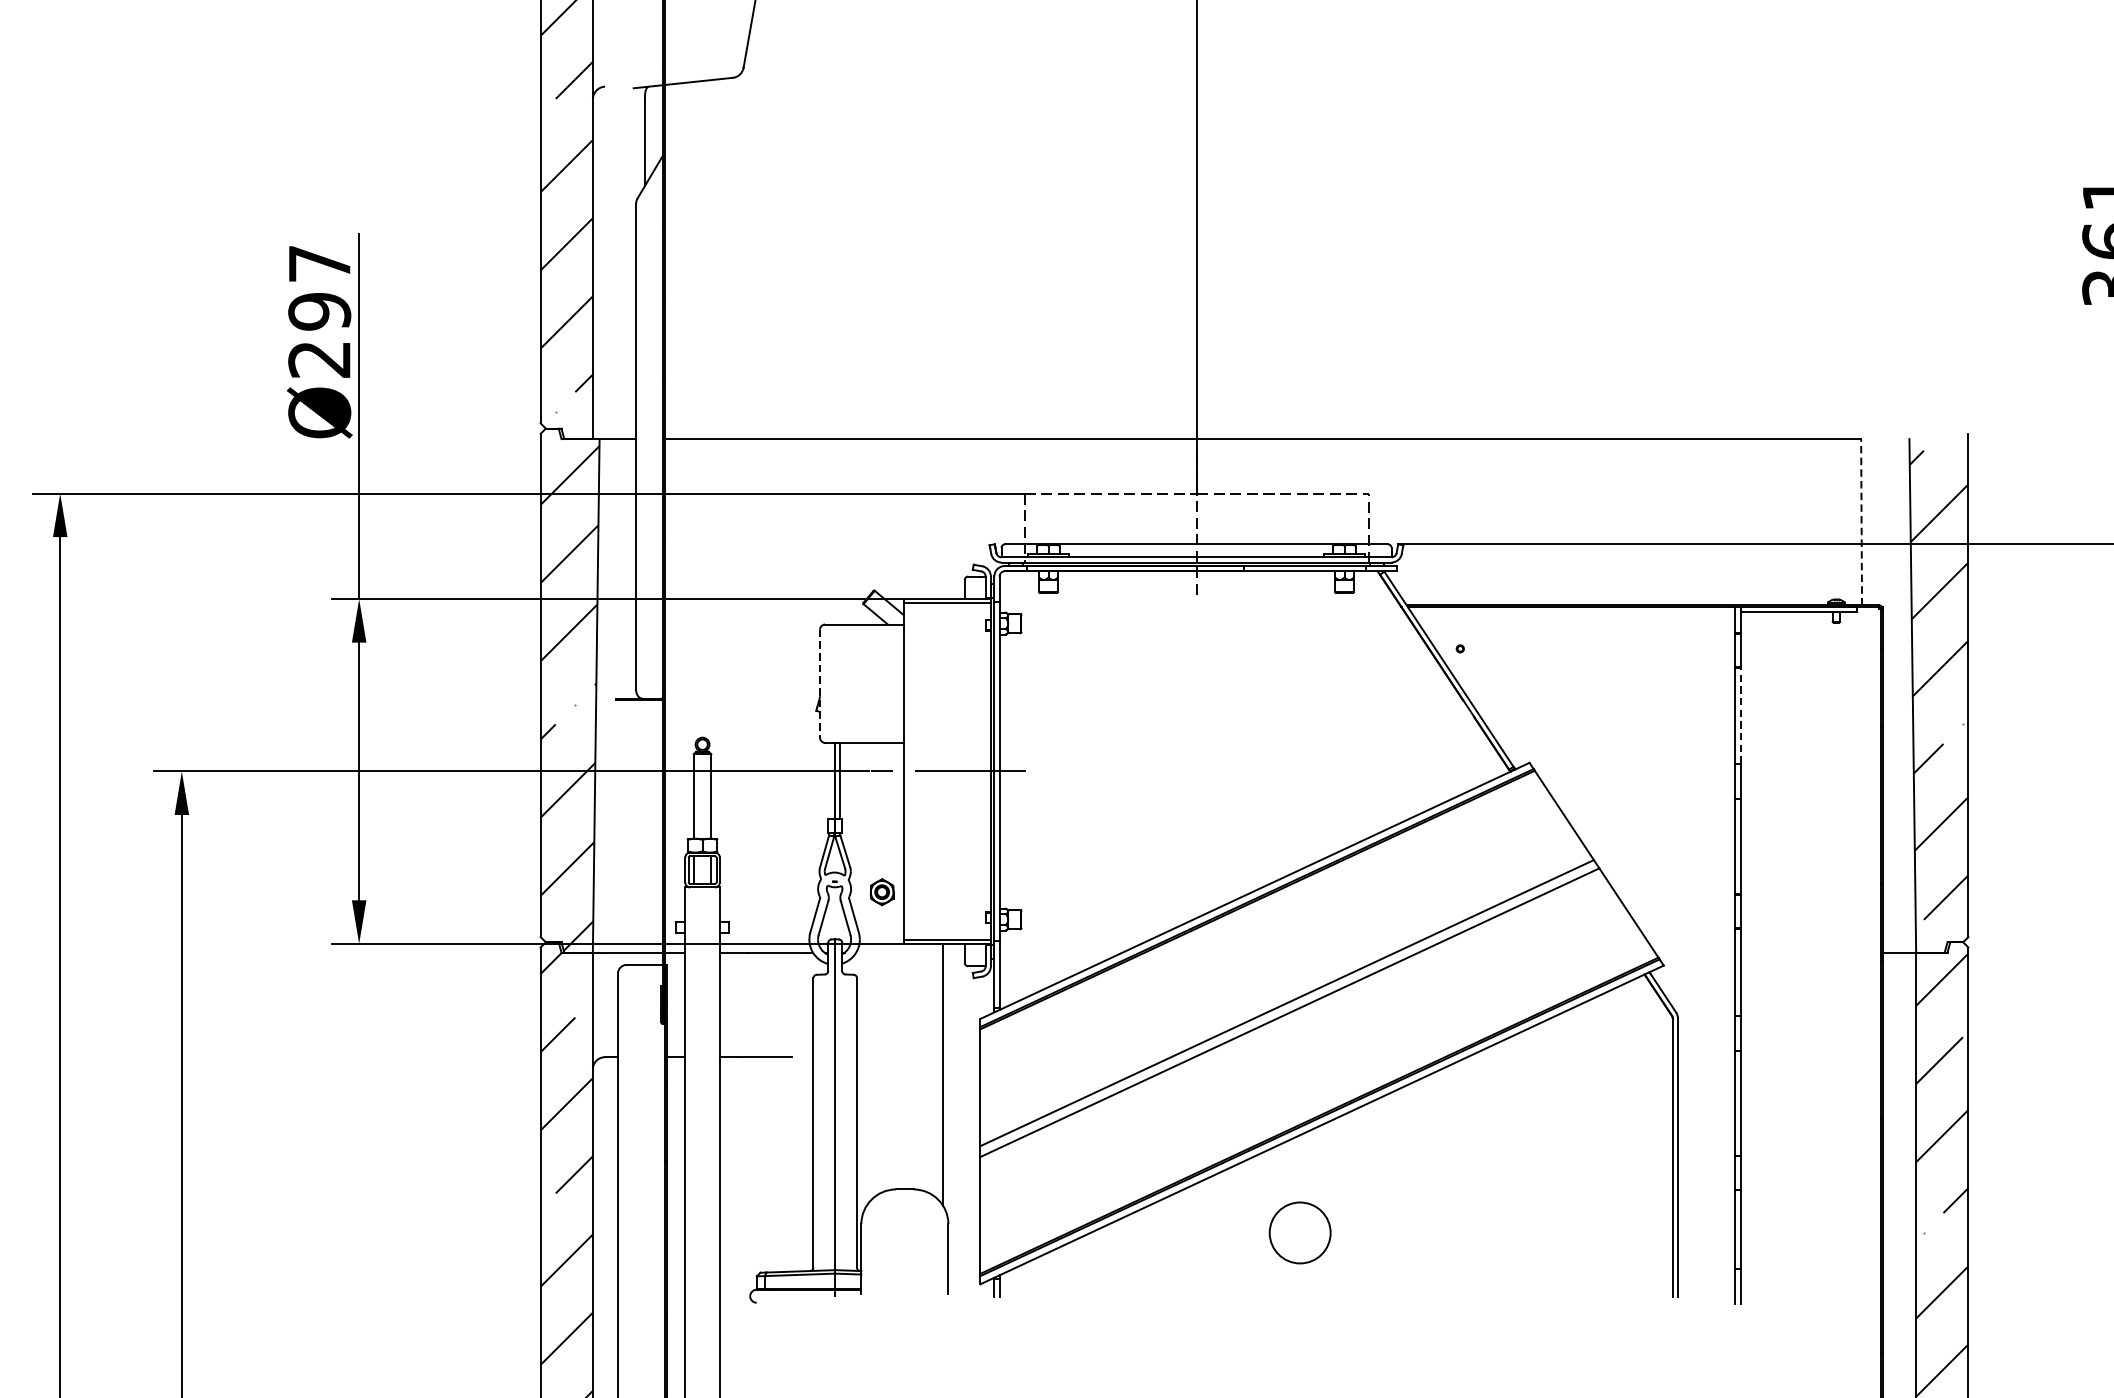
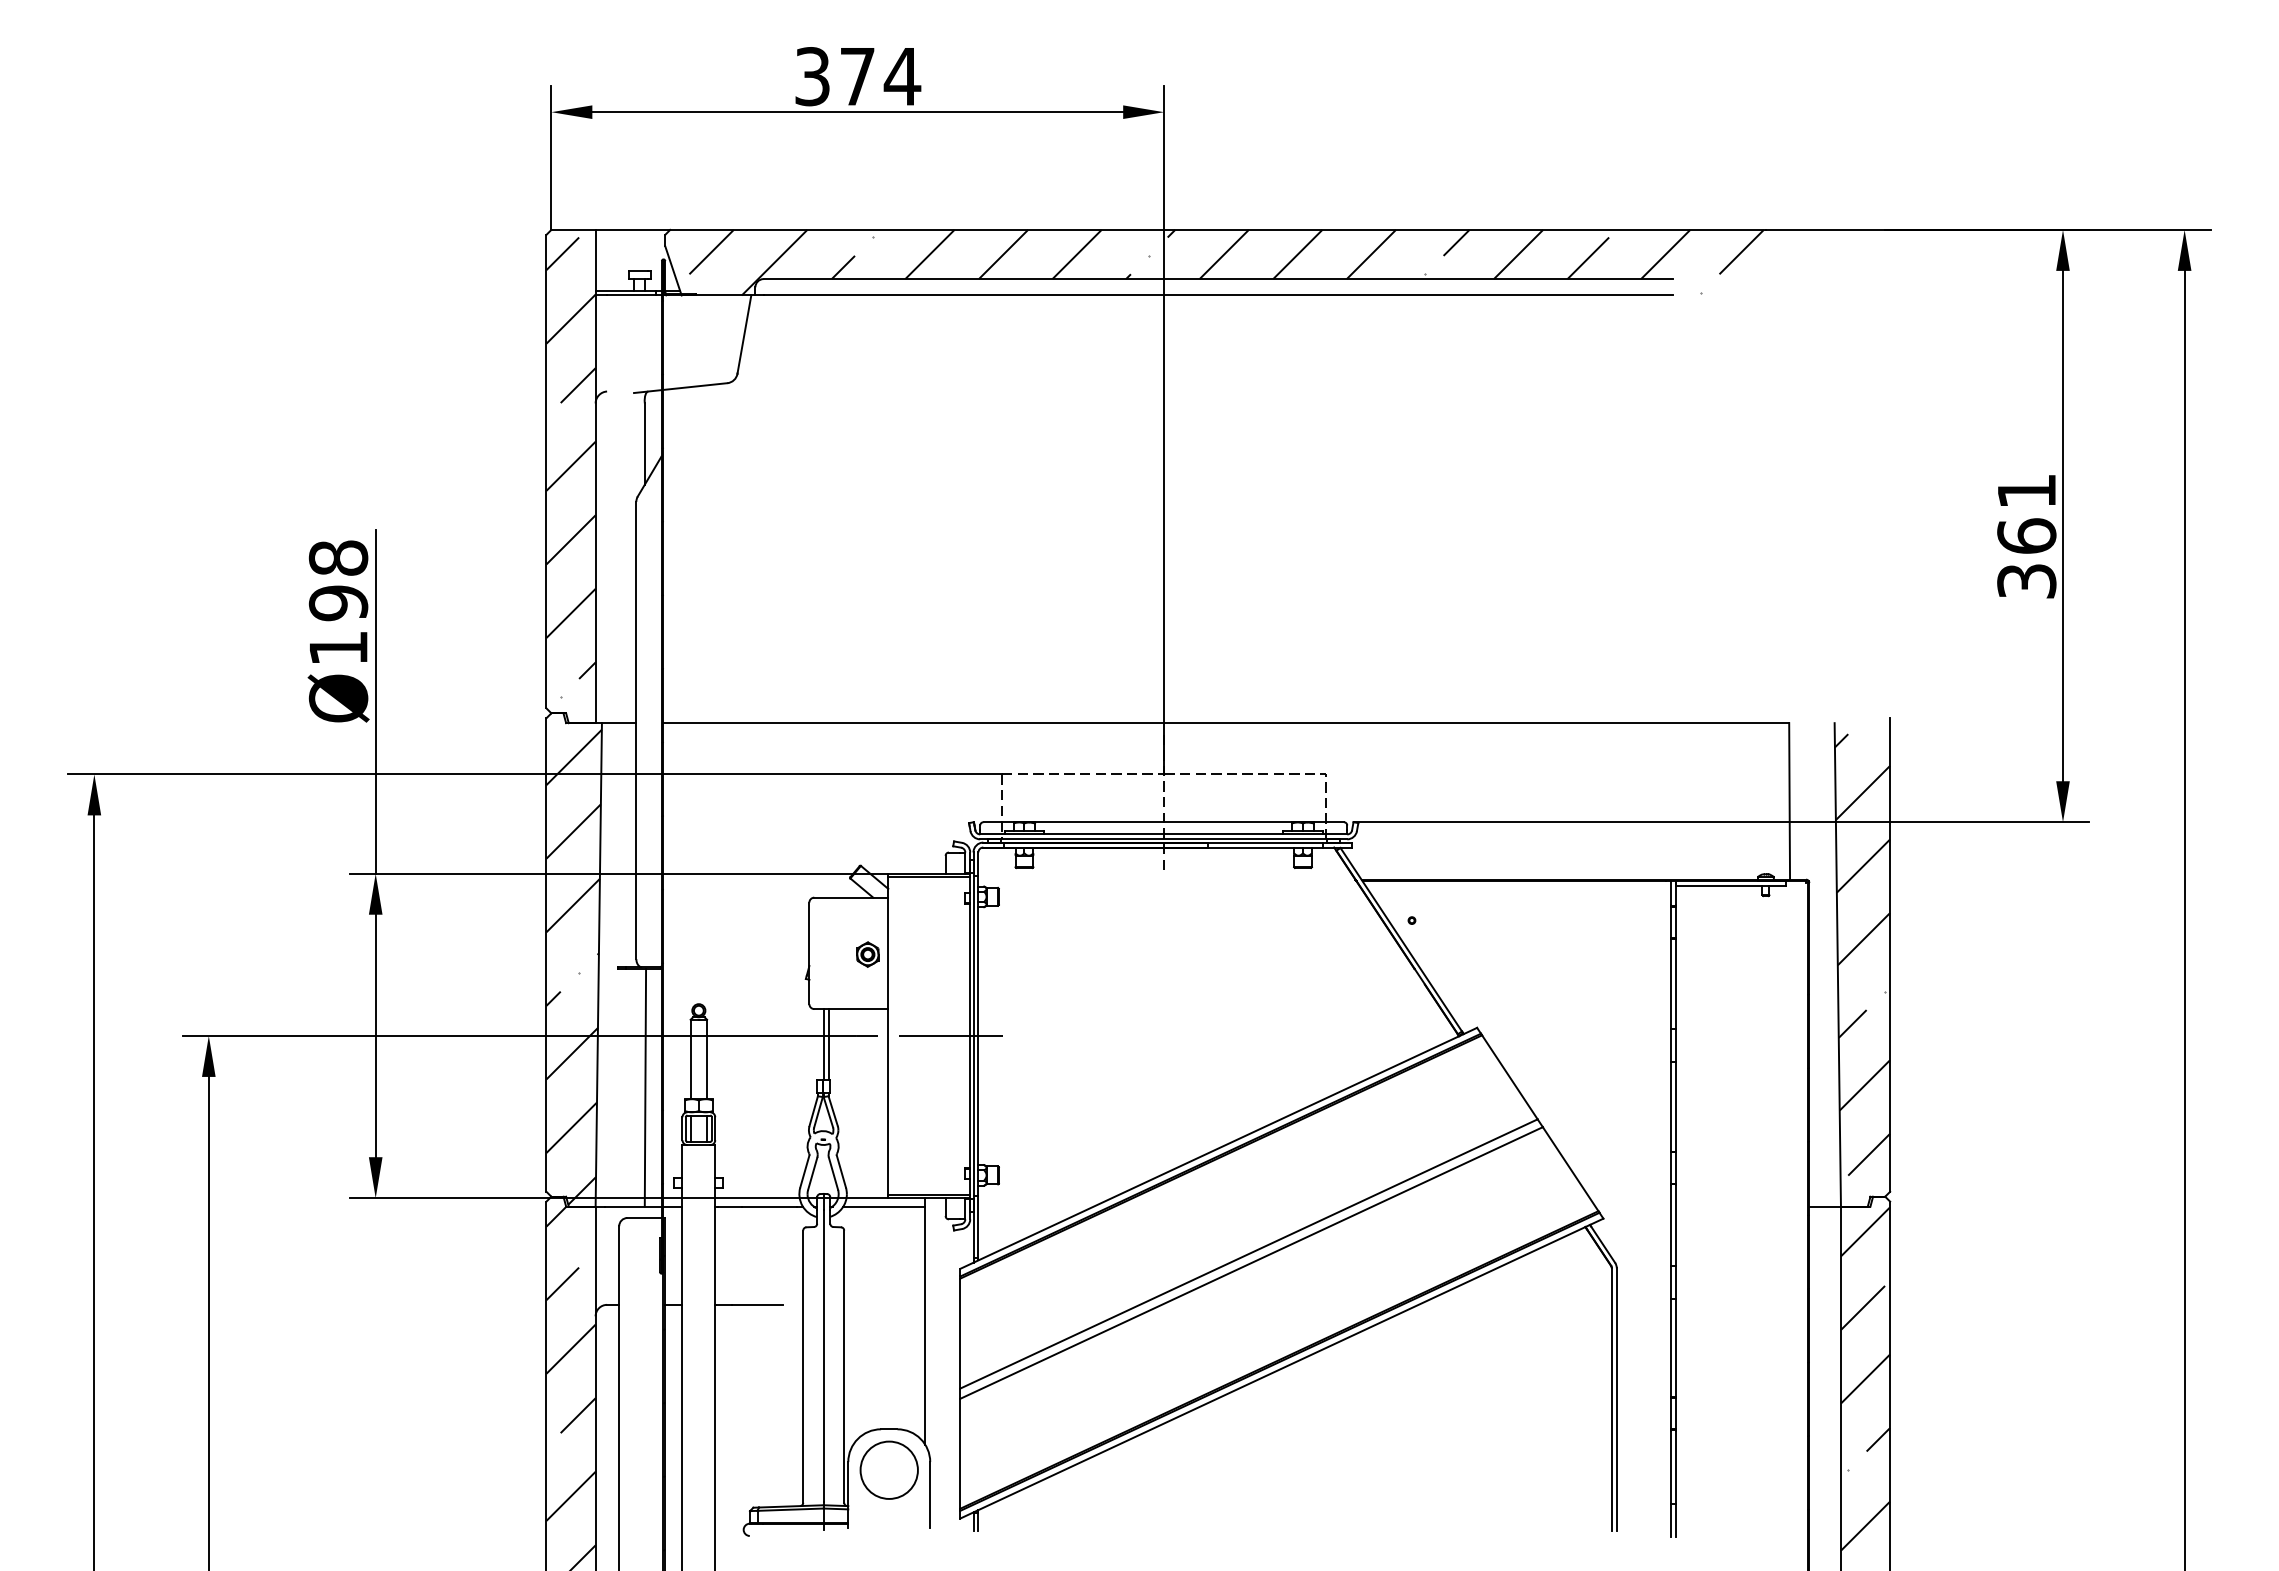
text: (319, 310) -> (338, 602), Ø297 -> Ø198
line: (1861, 521) -> (1789, 800), dashed -> solid
line: (820, 683) -> (809, 953), dashed -> solid
line: (1740, 716) -> (1675, 984), dashed -> solid
line: (645, 826) -> (645, 1087), added
part: (881, 892) -> (867, 954), moved
line: (899, 952) -> (884, 1206), added
circle: (1299, 1232) -> (888, 1469), moved

